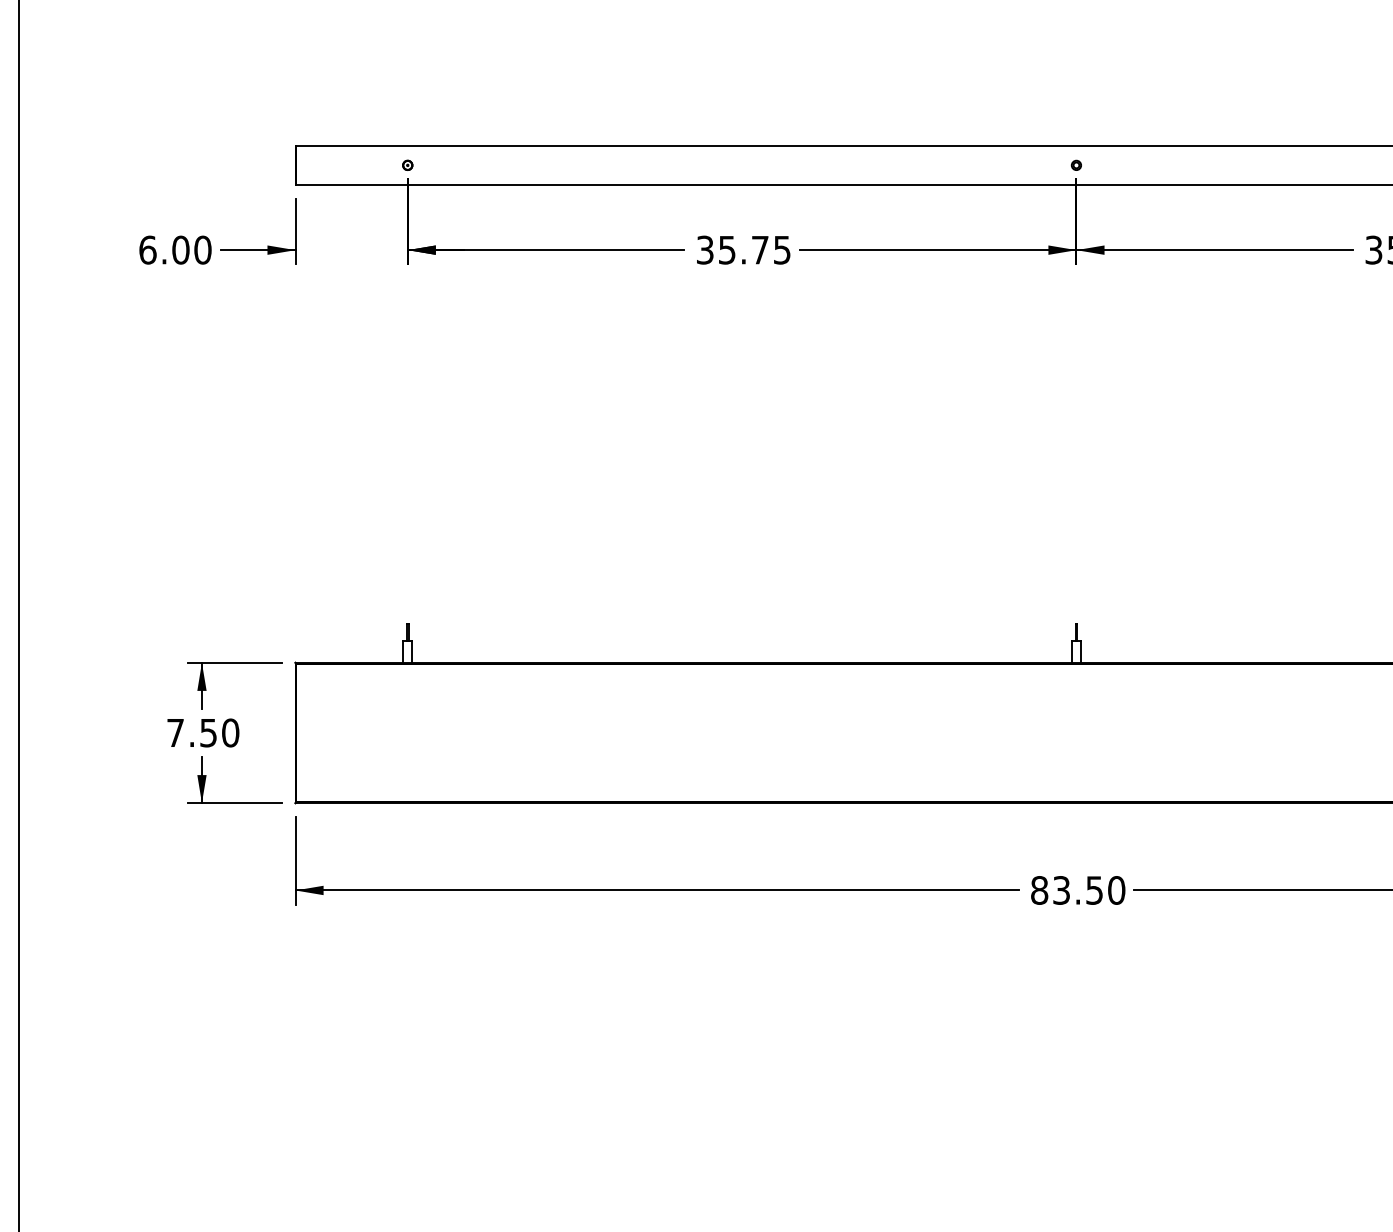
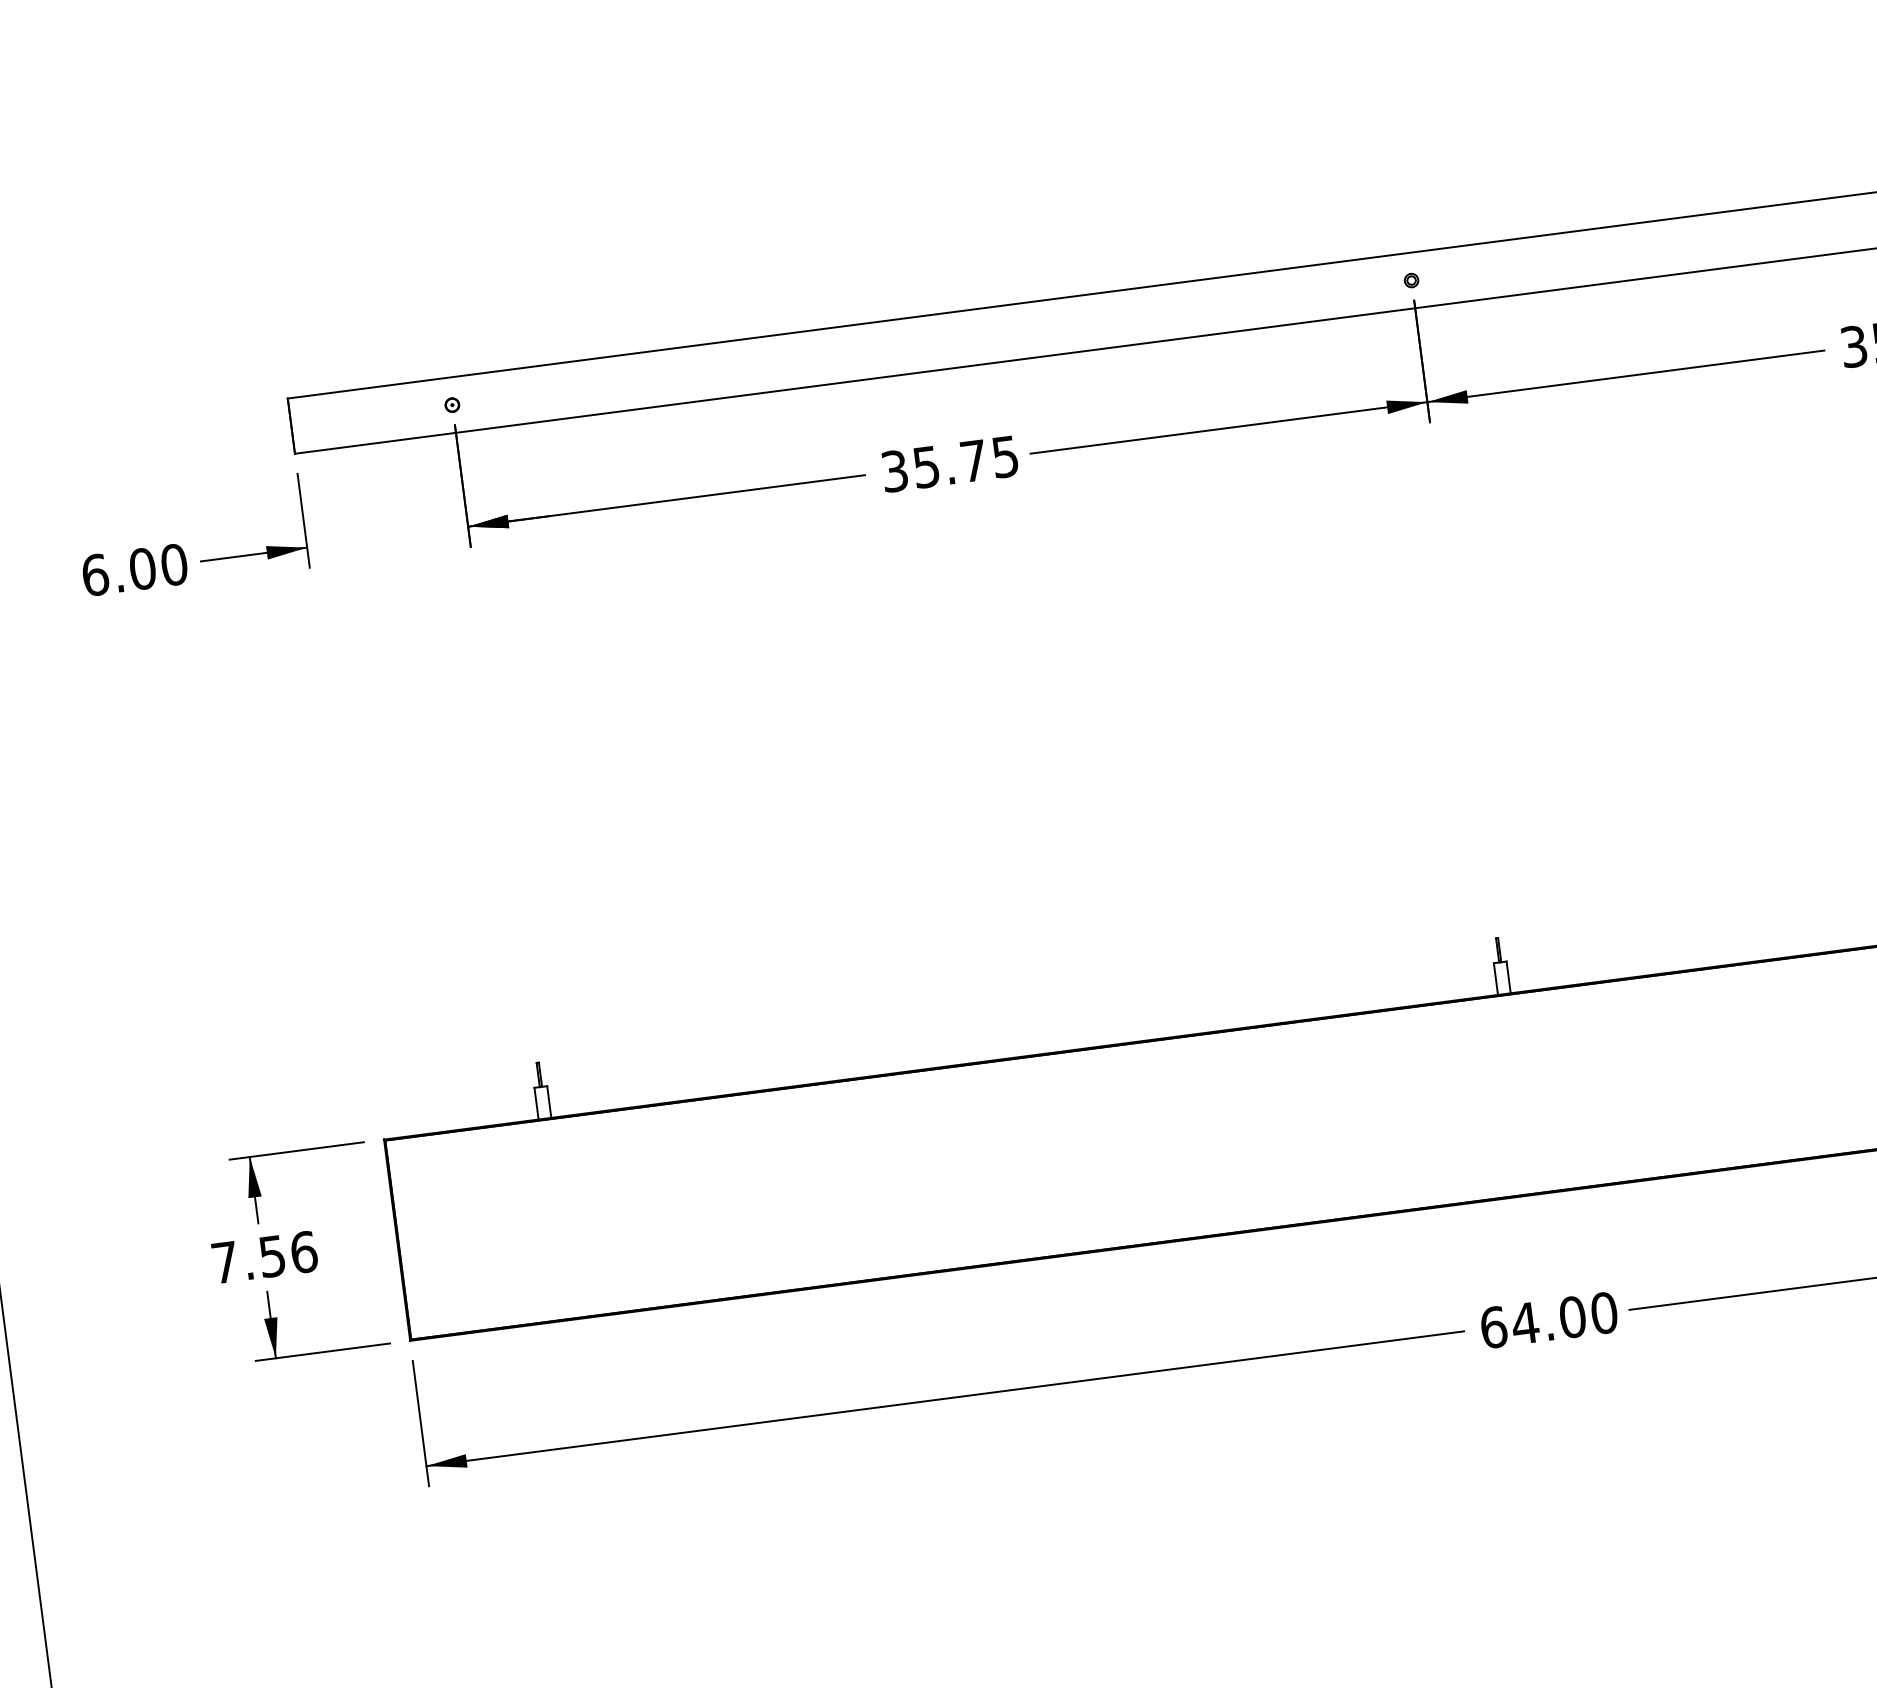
text: (230, 732) -> (303, 1251), 7.50 -> 7.56
text: (1067, 890) -> (1533, 1322), 83.50 -> 64.00

